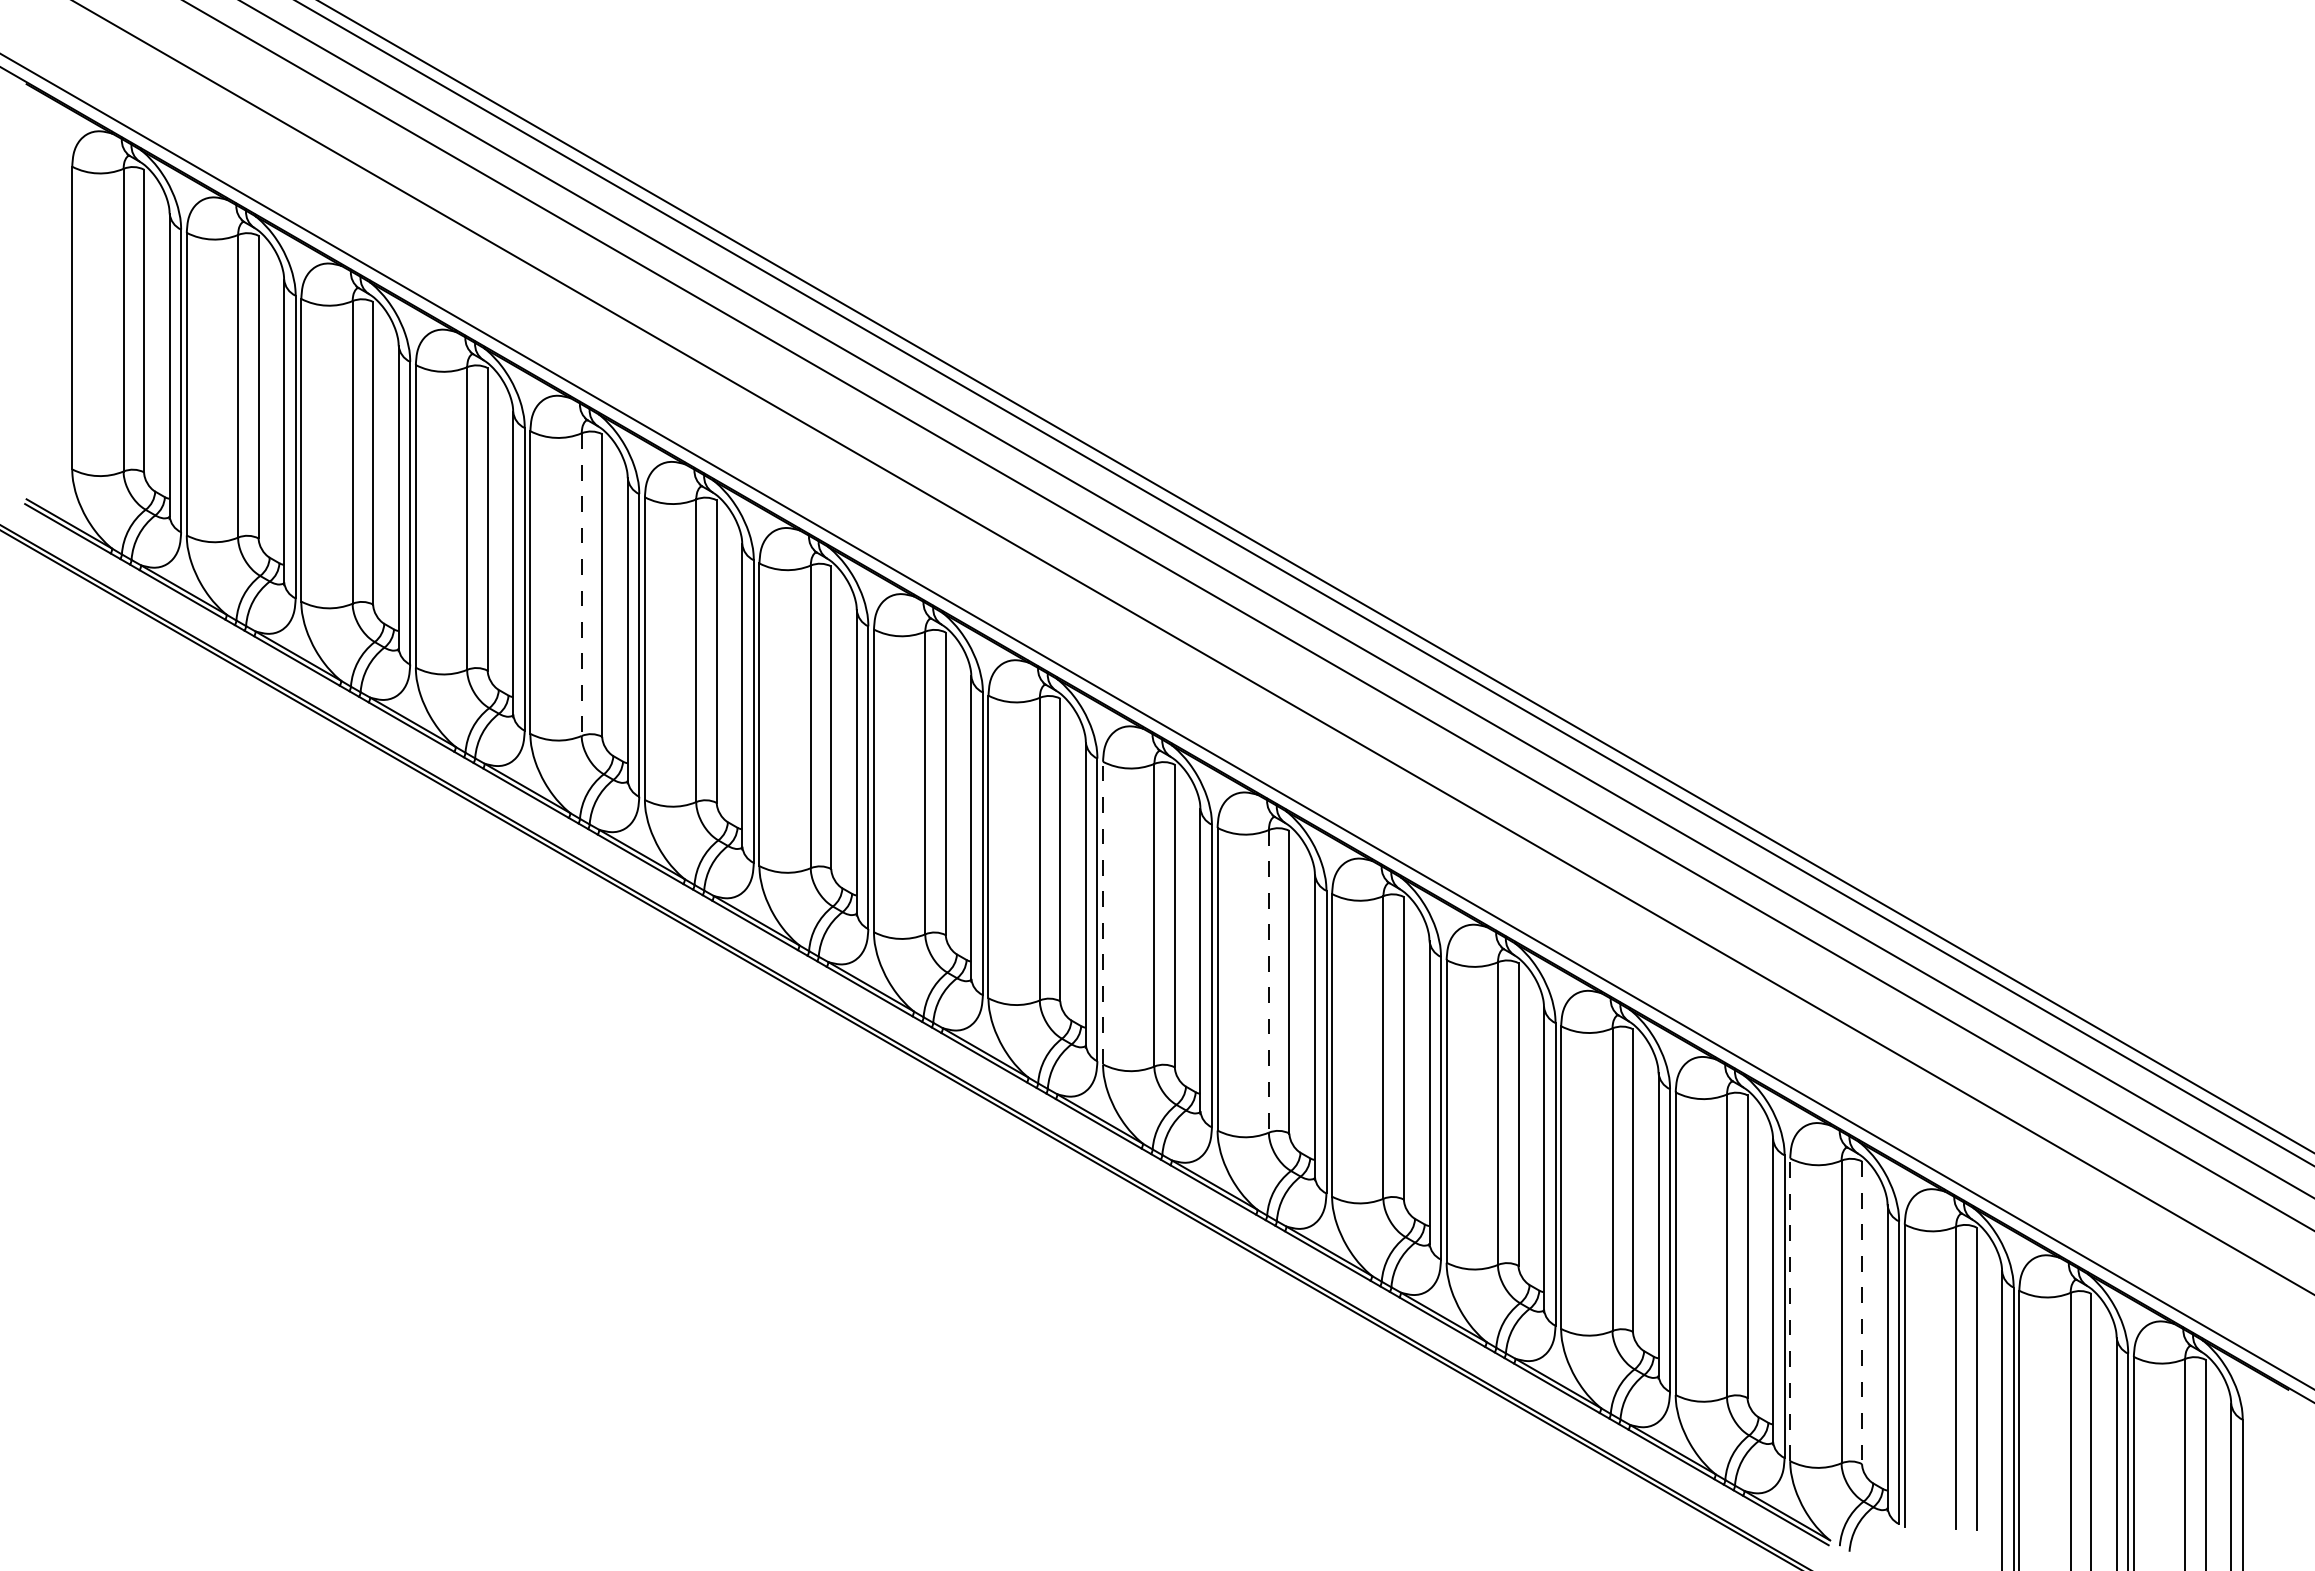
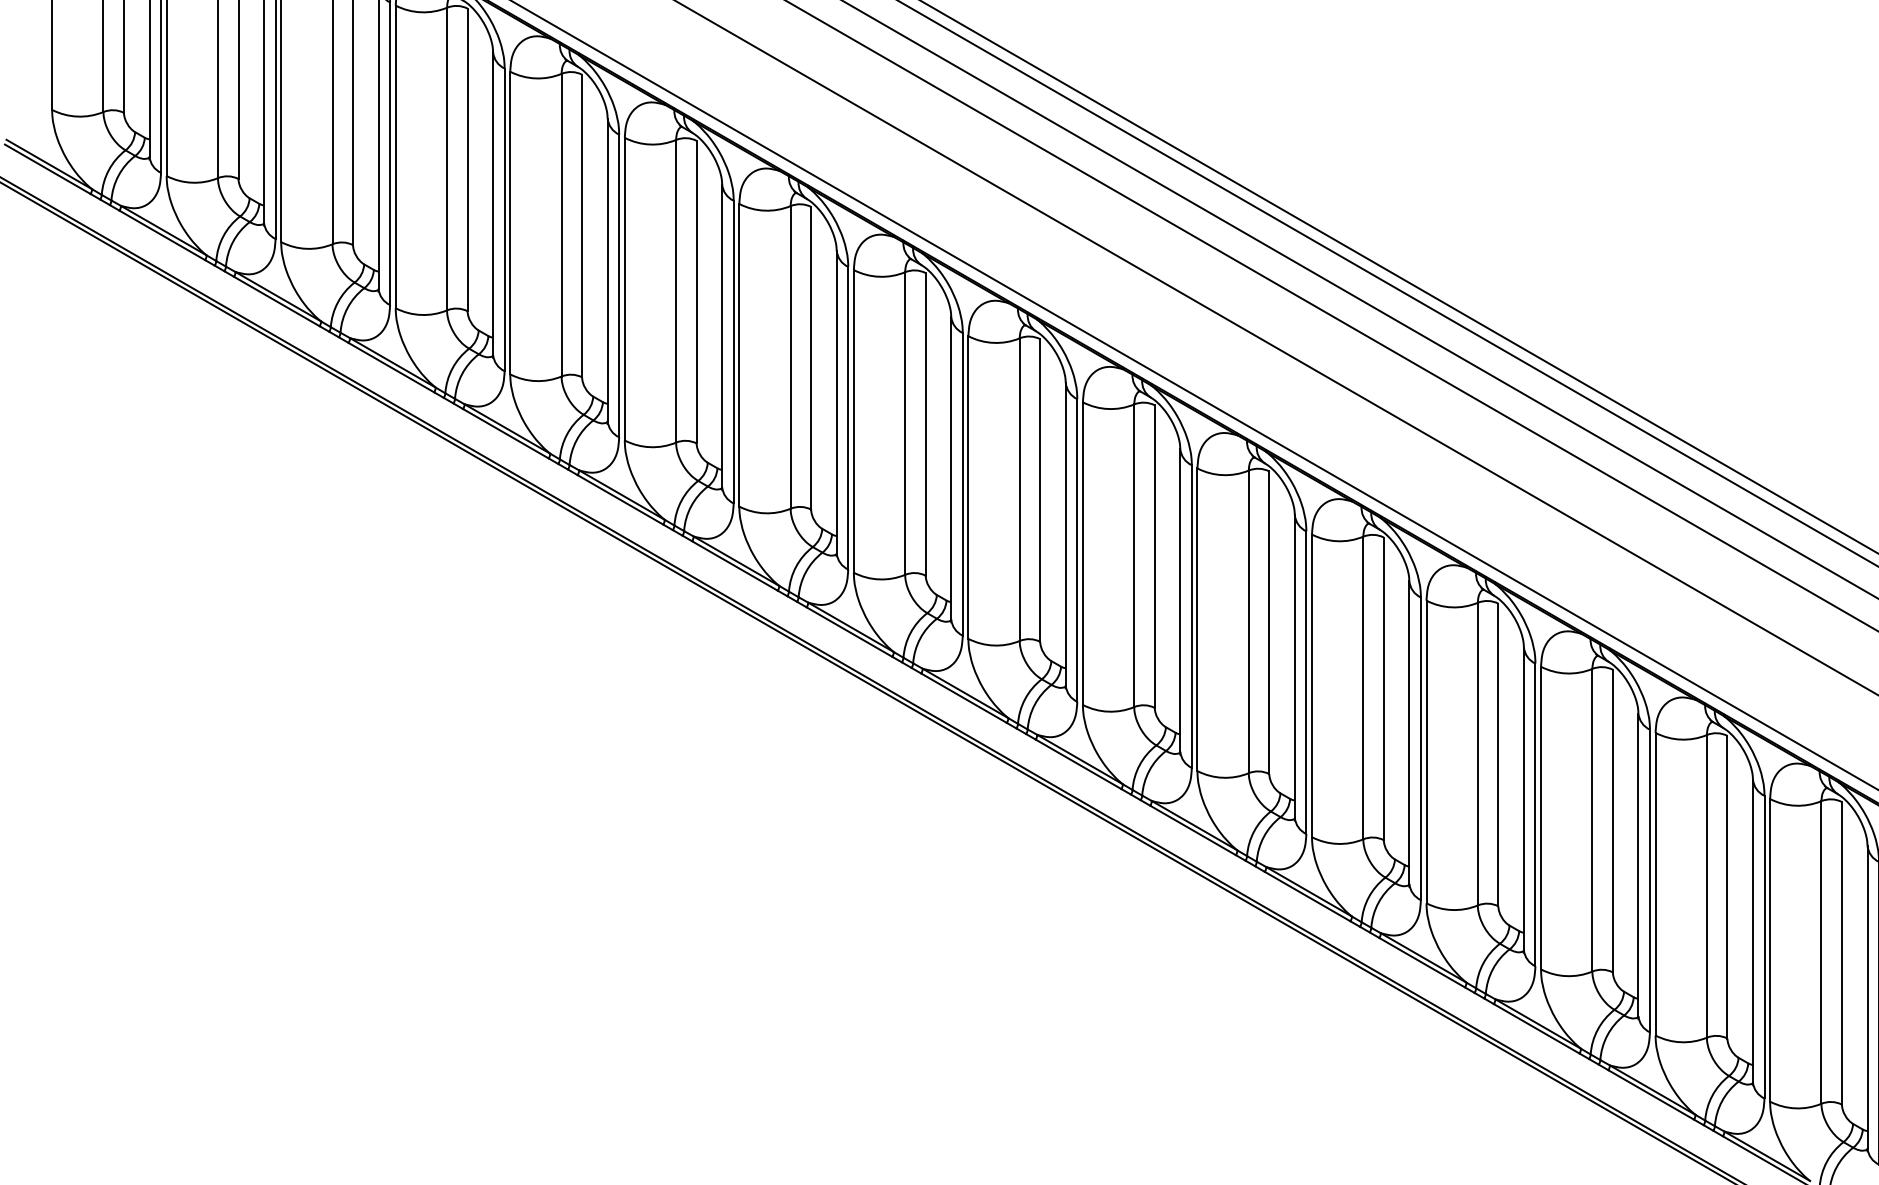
line: (581, 585) -> (561, 226), dashed -> solid
line: (1103, 912) -> (1083, 553), dashed -> solid
line: (1268, 981) -> (1248, 622), dashed -> solid
line: (1790, 1309) -> (1770, 950), dashed -> solid
line: (1862, 1313) -> (1842, 954), dashed -> solid

